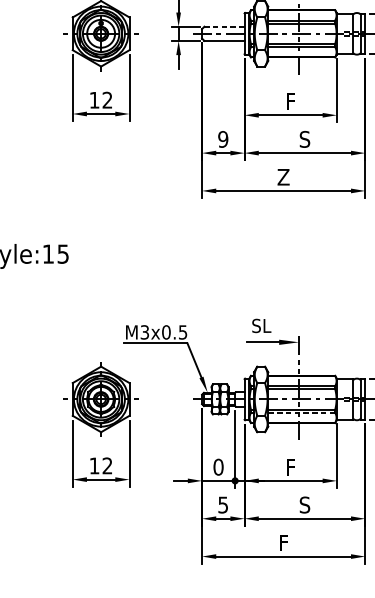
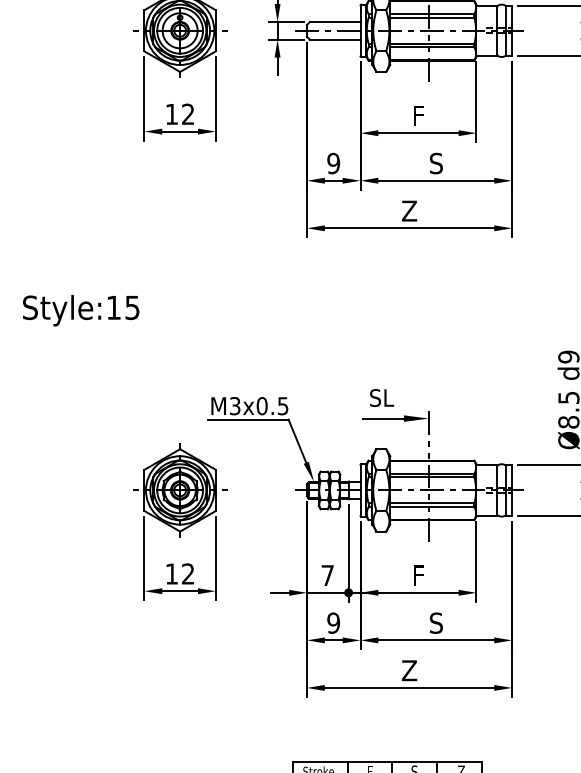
line: (223, 26) -> (334, 21), dashed -> solid
line: (301, 413) -> (431, 507), dashed -> solid
text: (218, 467) -> (327, 575), 0 -> 7
text: (223, 504) -> (333, 622), 5 -> 9
text: (283, 542) -> (409, 670), F -> Z

